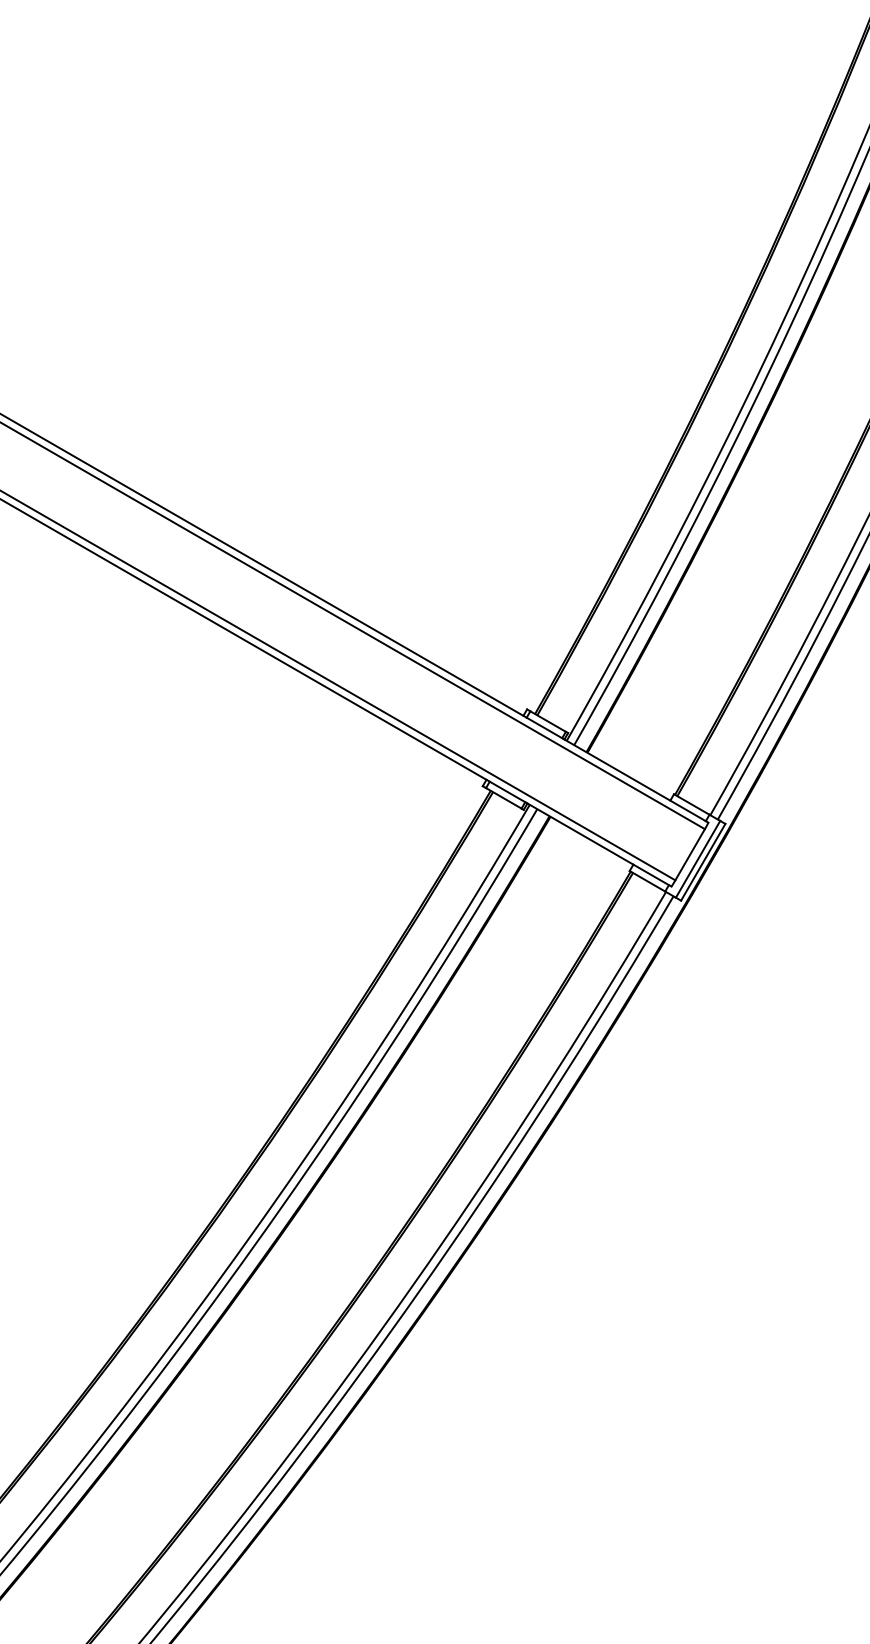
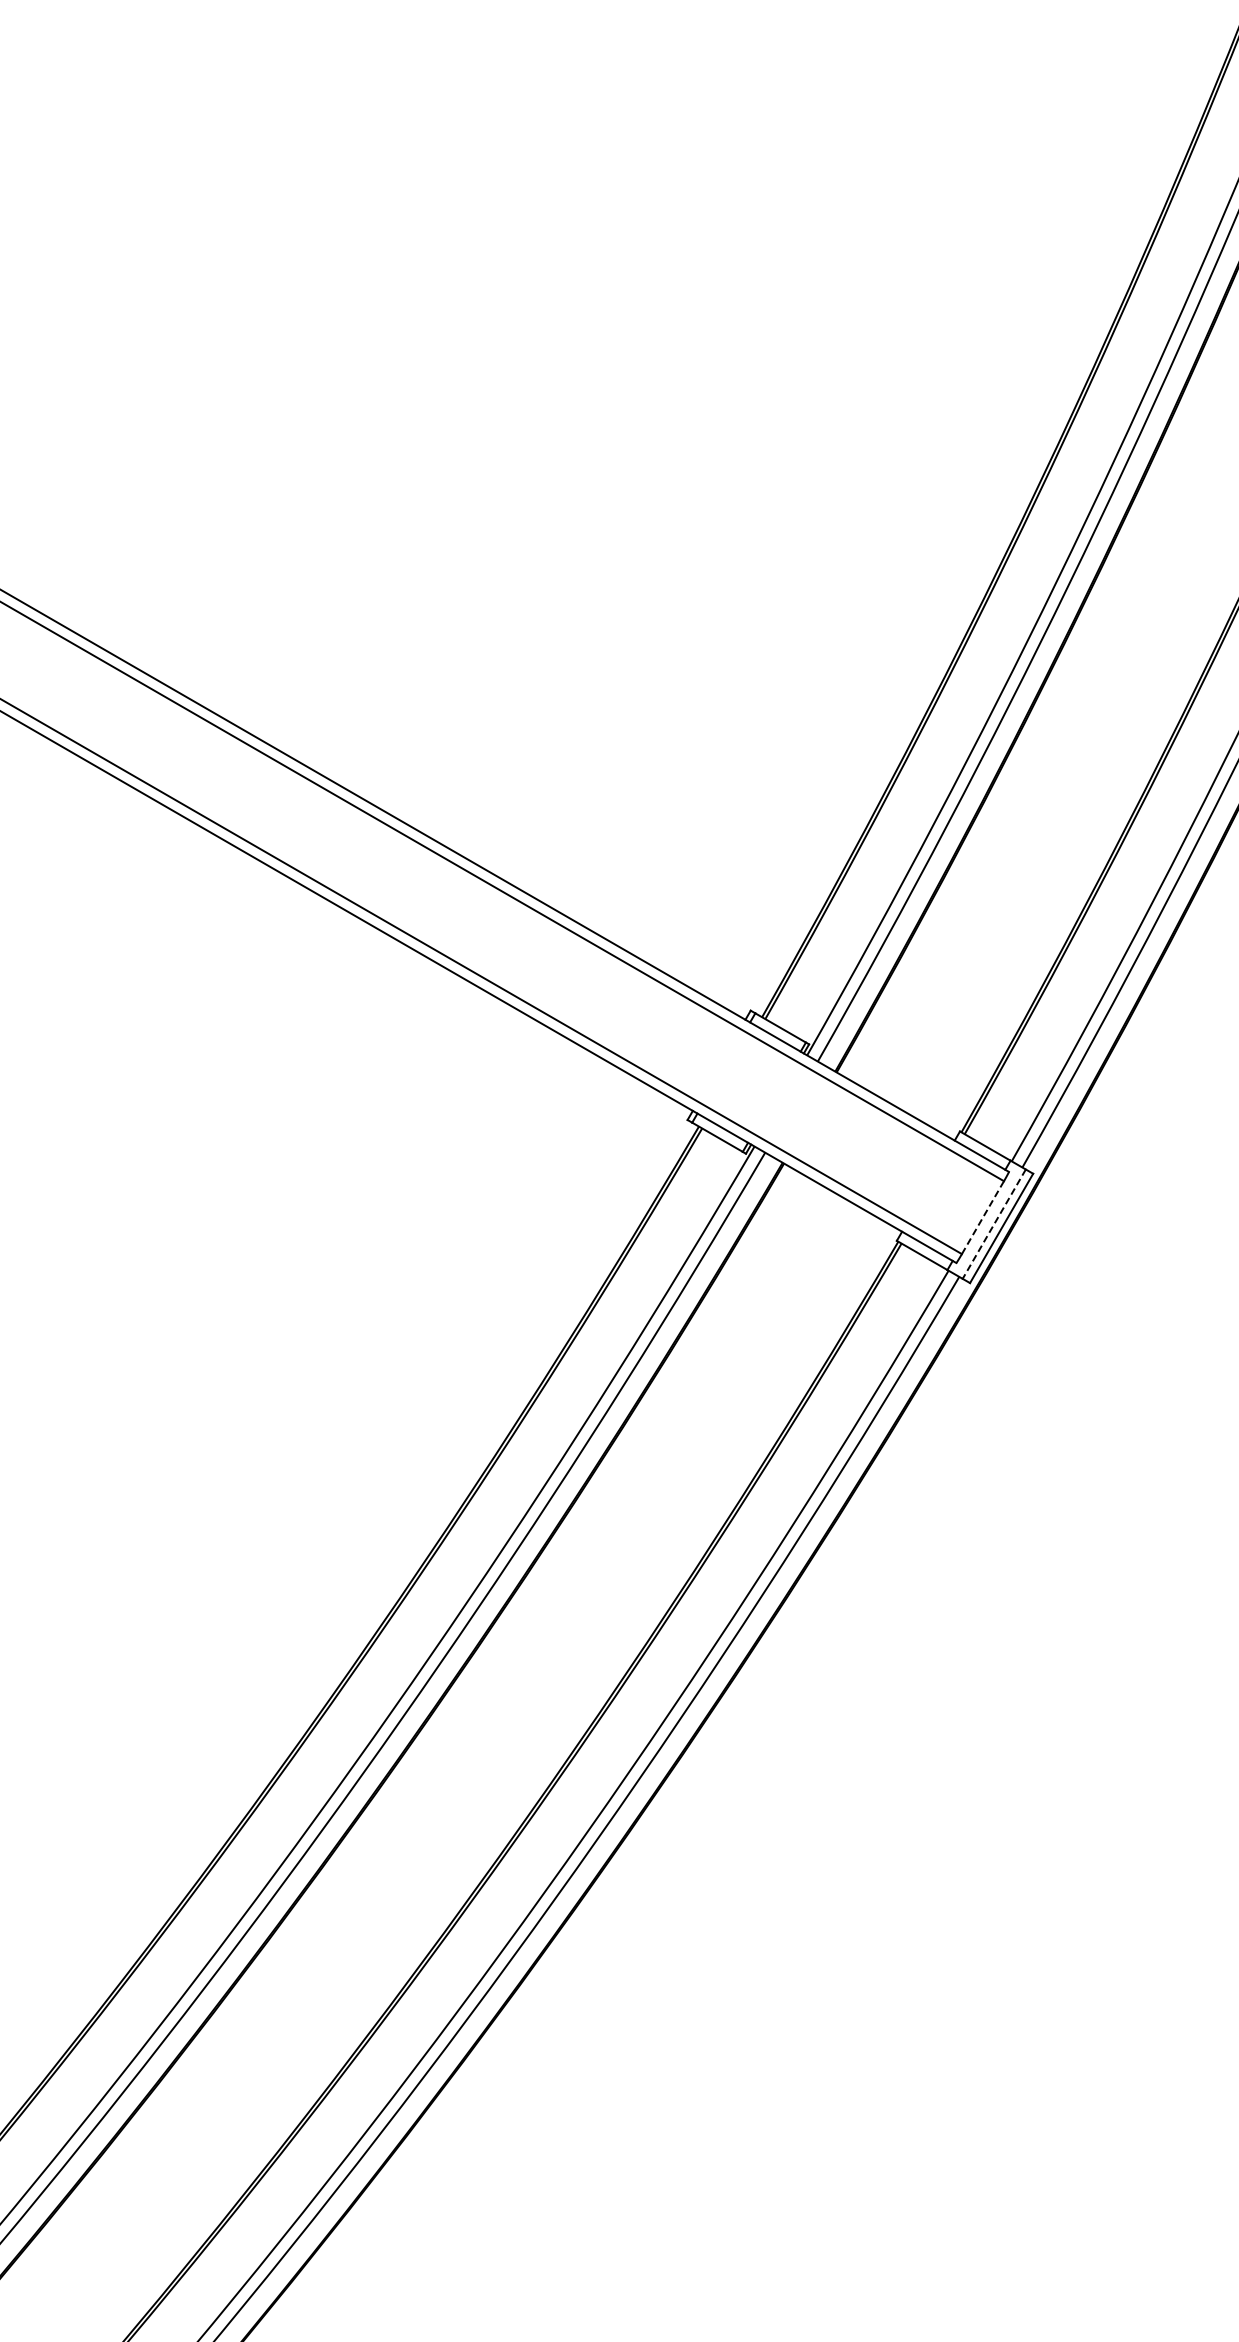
line: (690, 854) -> (983, 1217), solid -> dashed
line: (698, 859) -> (994, 1224), solid -> dashed

